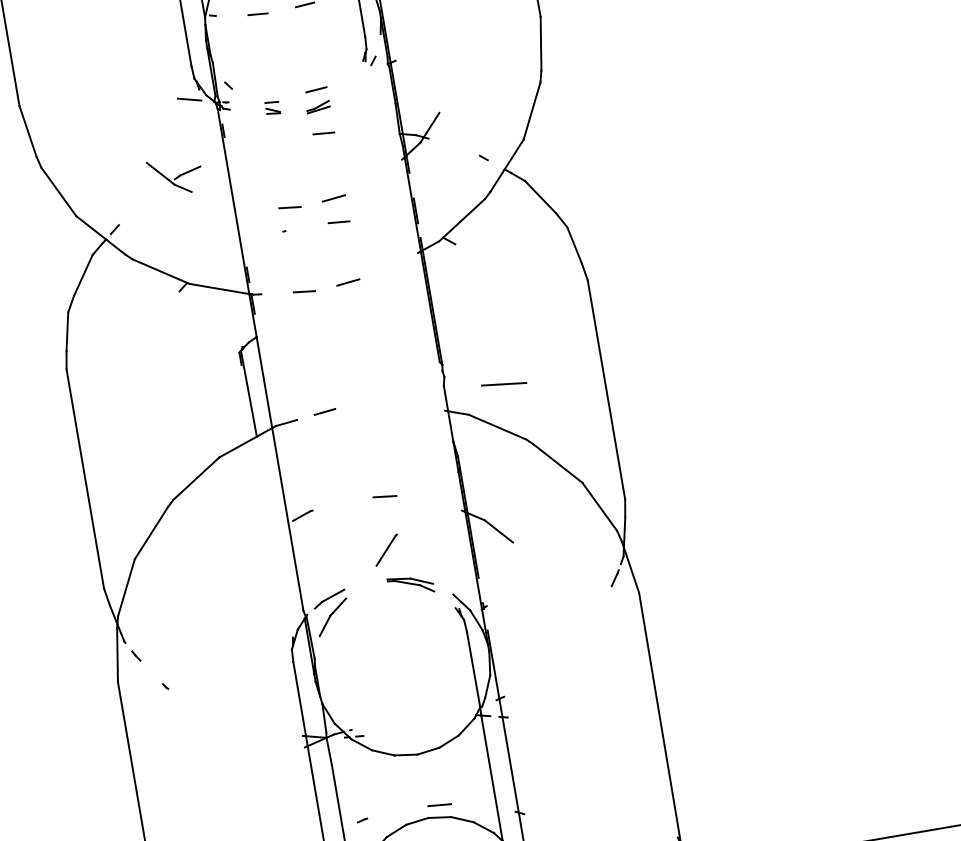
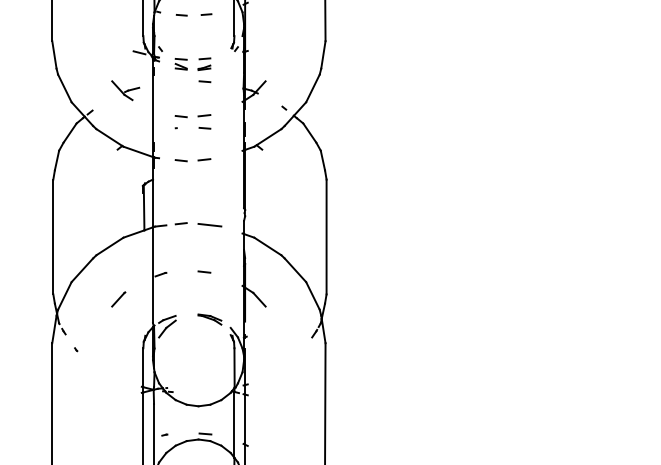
part: (271, 108) -> (180, 64), size x1.67
line: (503, 384) -> (209, 225), moved
line: (386, 550) -> (118, 299), moved

